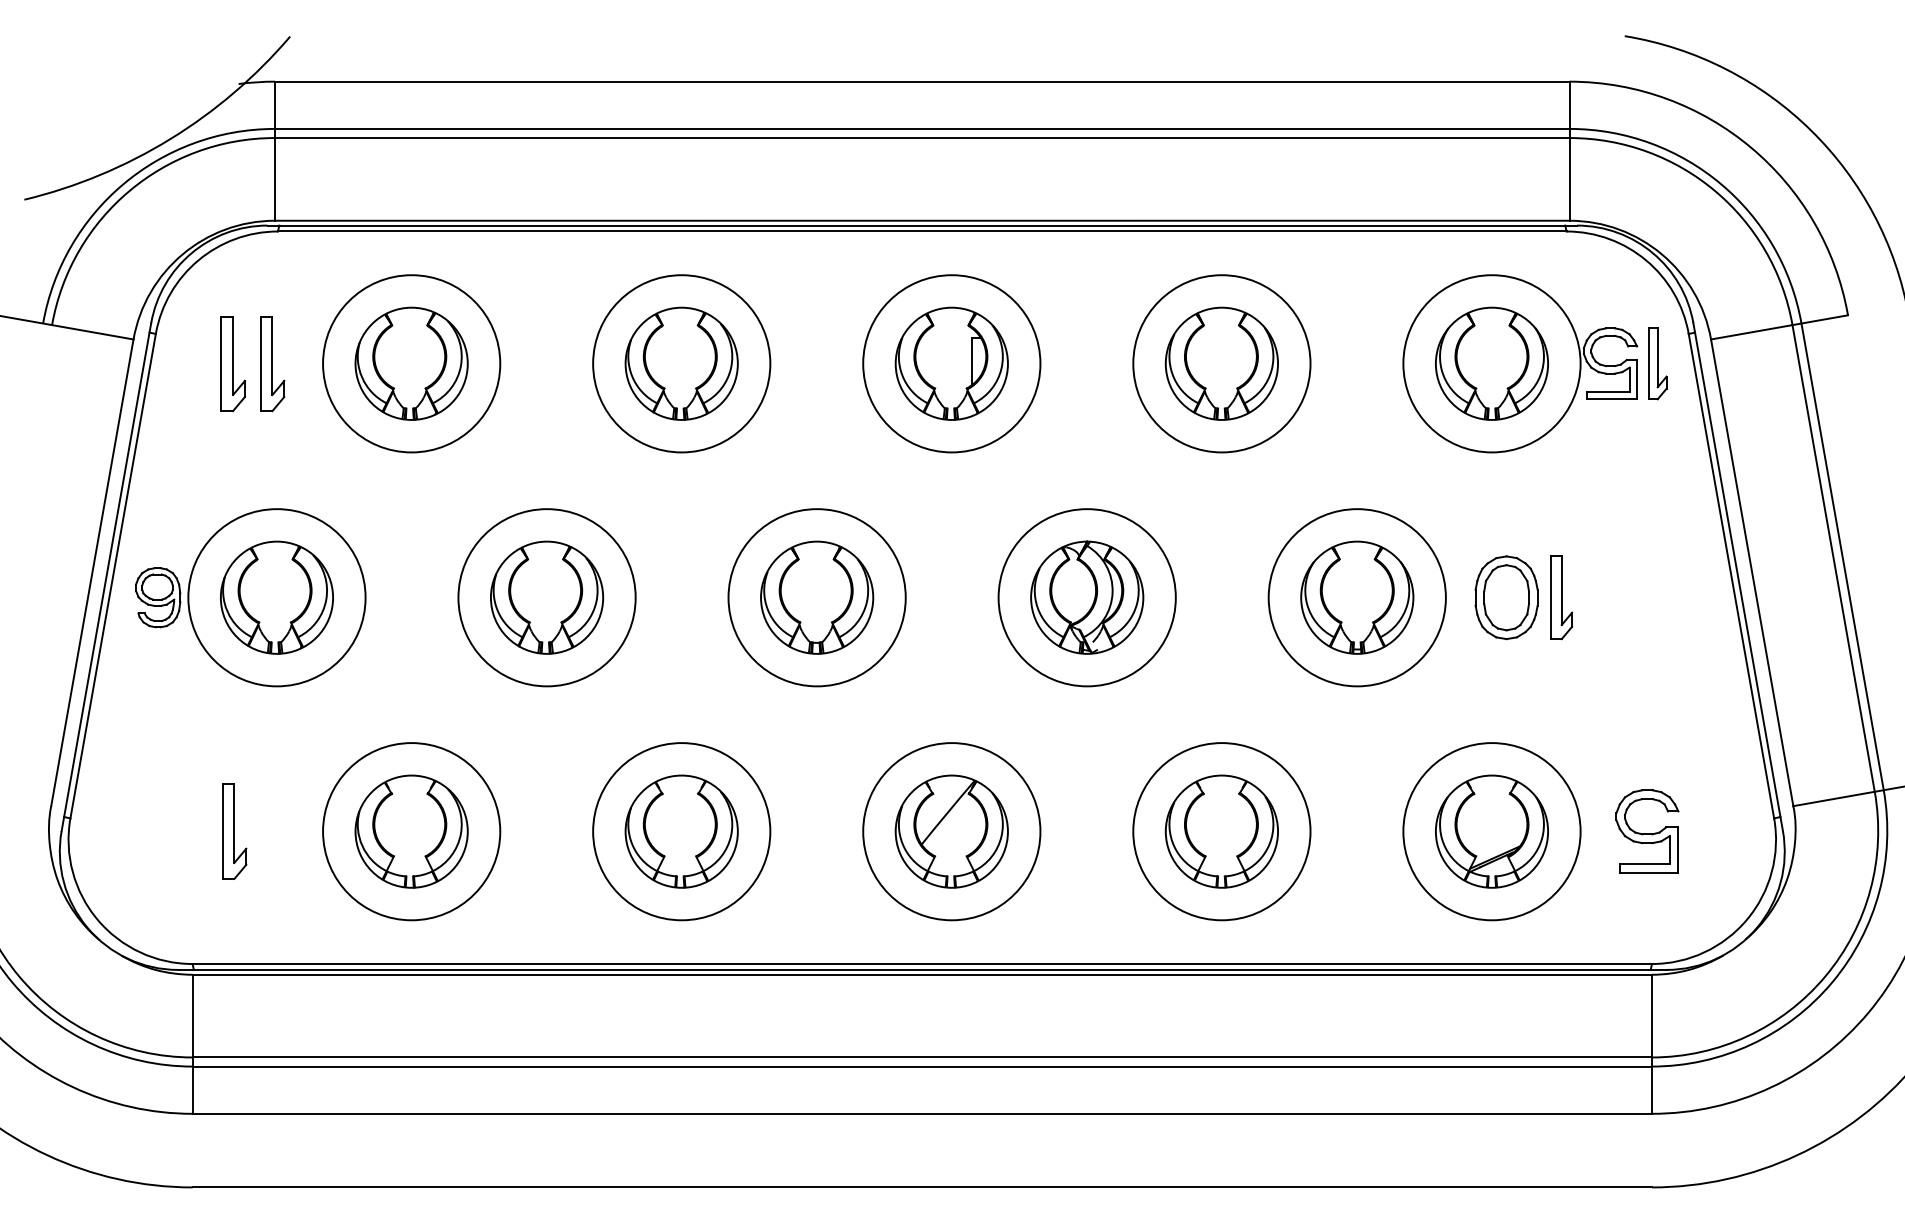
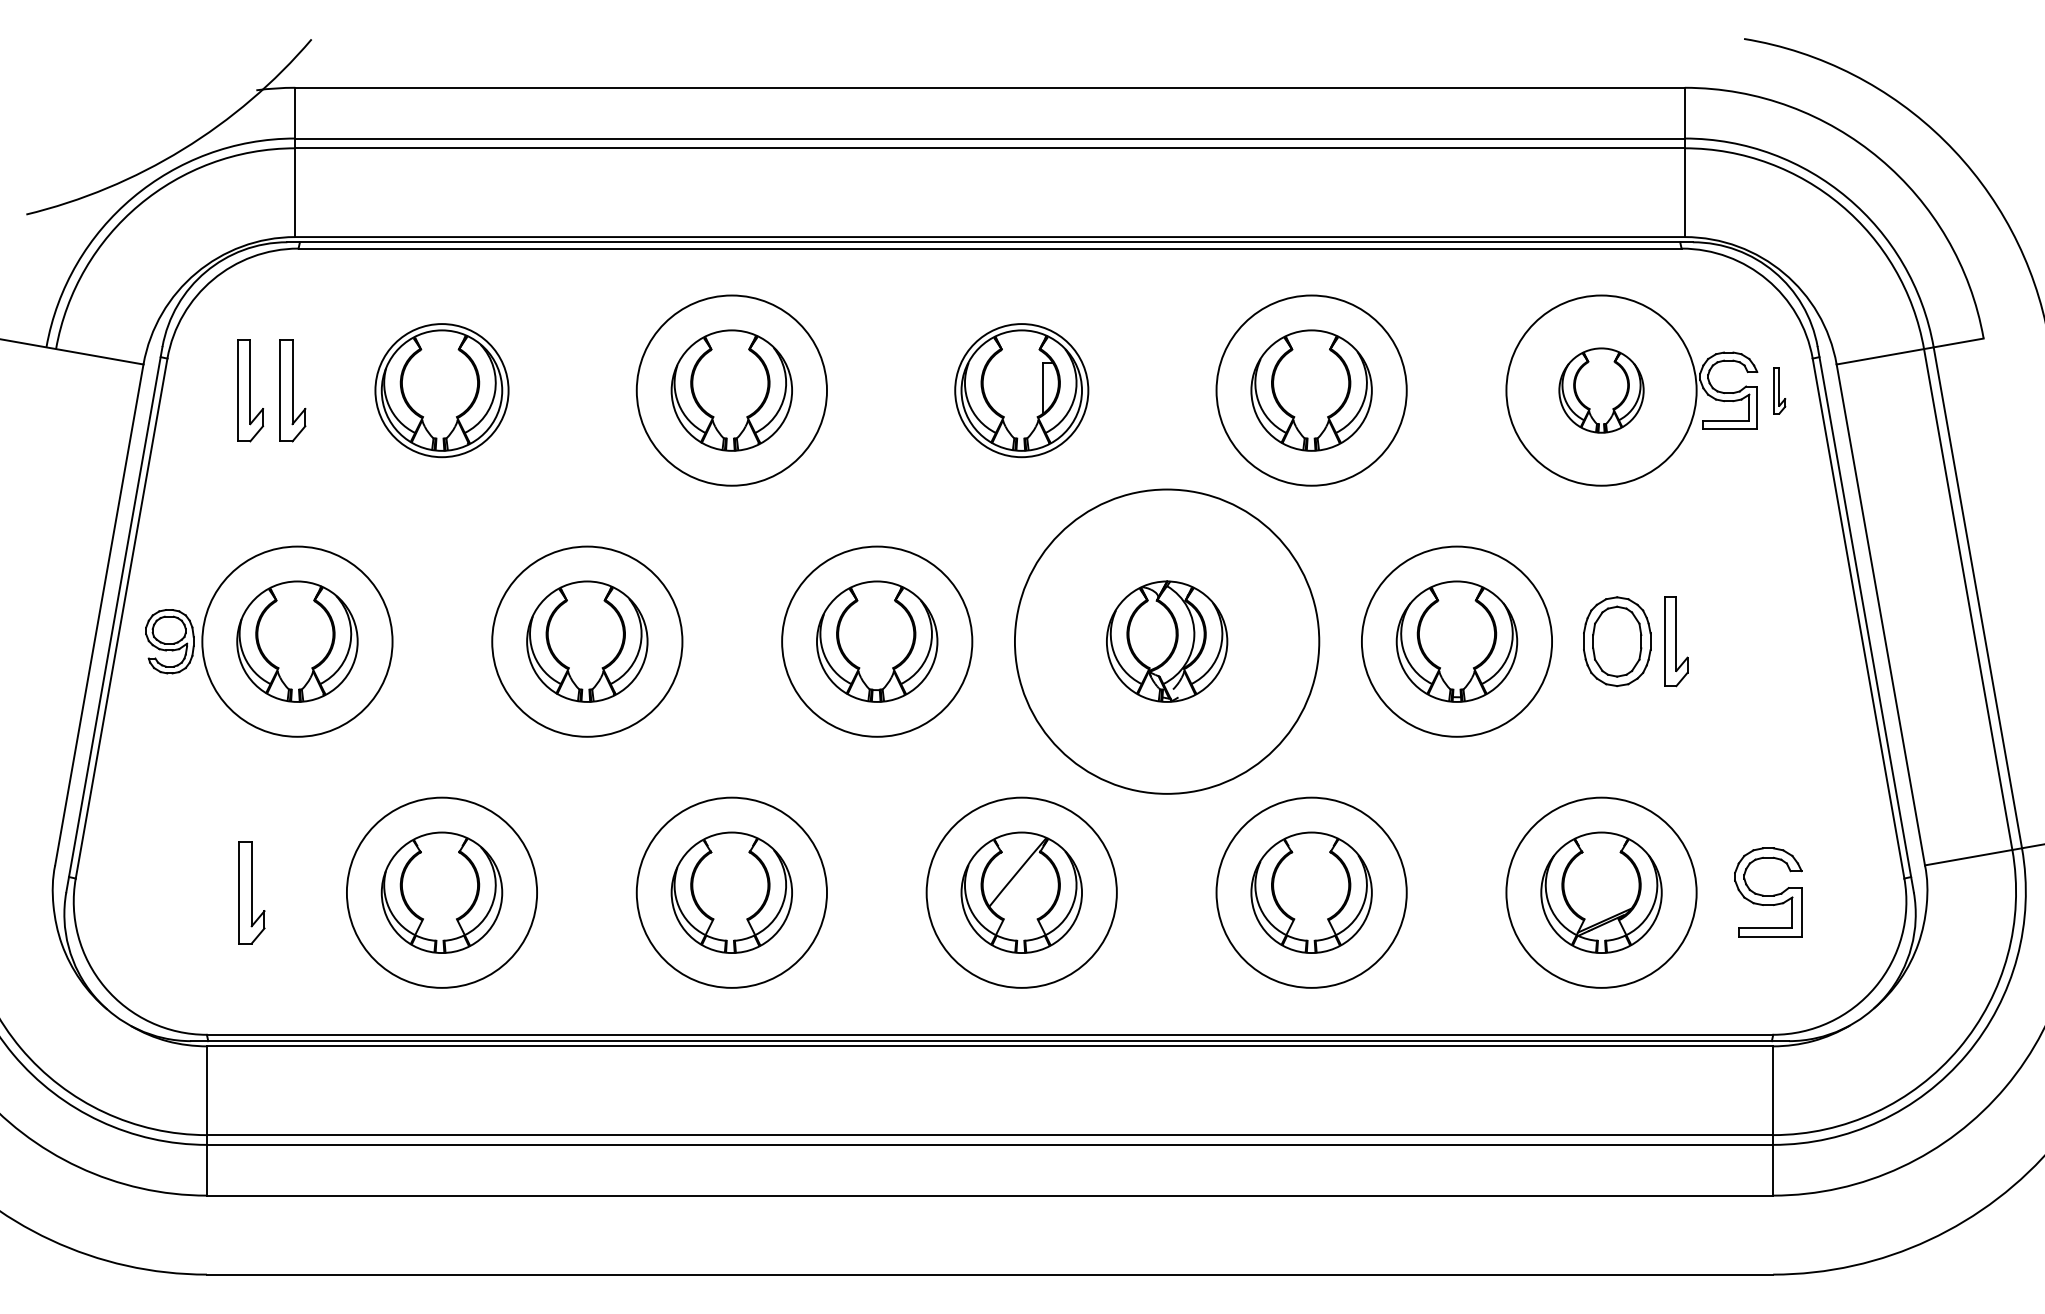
circle: (411, 363) -> (441, 390), size x0.7
circle: (951, 363) -> (1021, 390), size x0.7
part: (1491, 363) -> (1601, 390), size x0.7
part: (1657, 363) -> (1779, 390), size x0.6
circle: (1087, 597) -> (1167, 641), size x1.6

